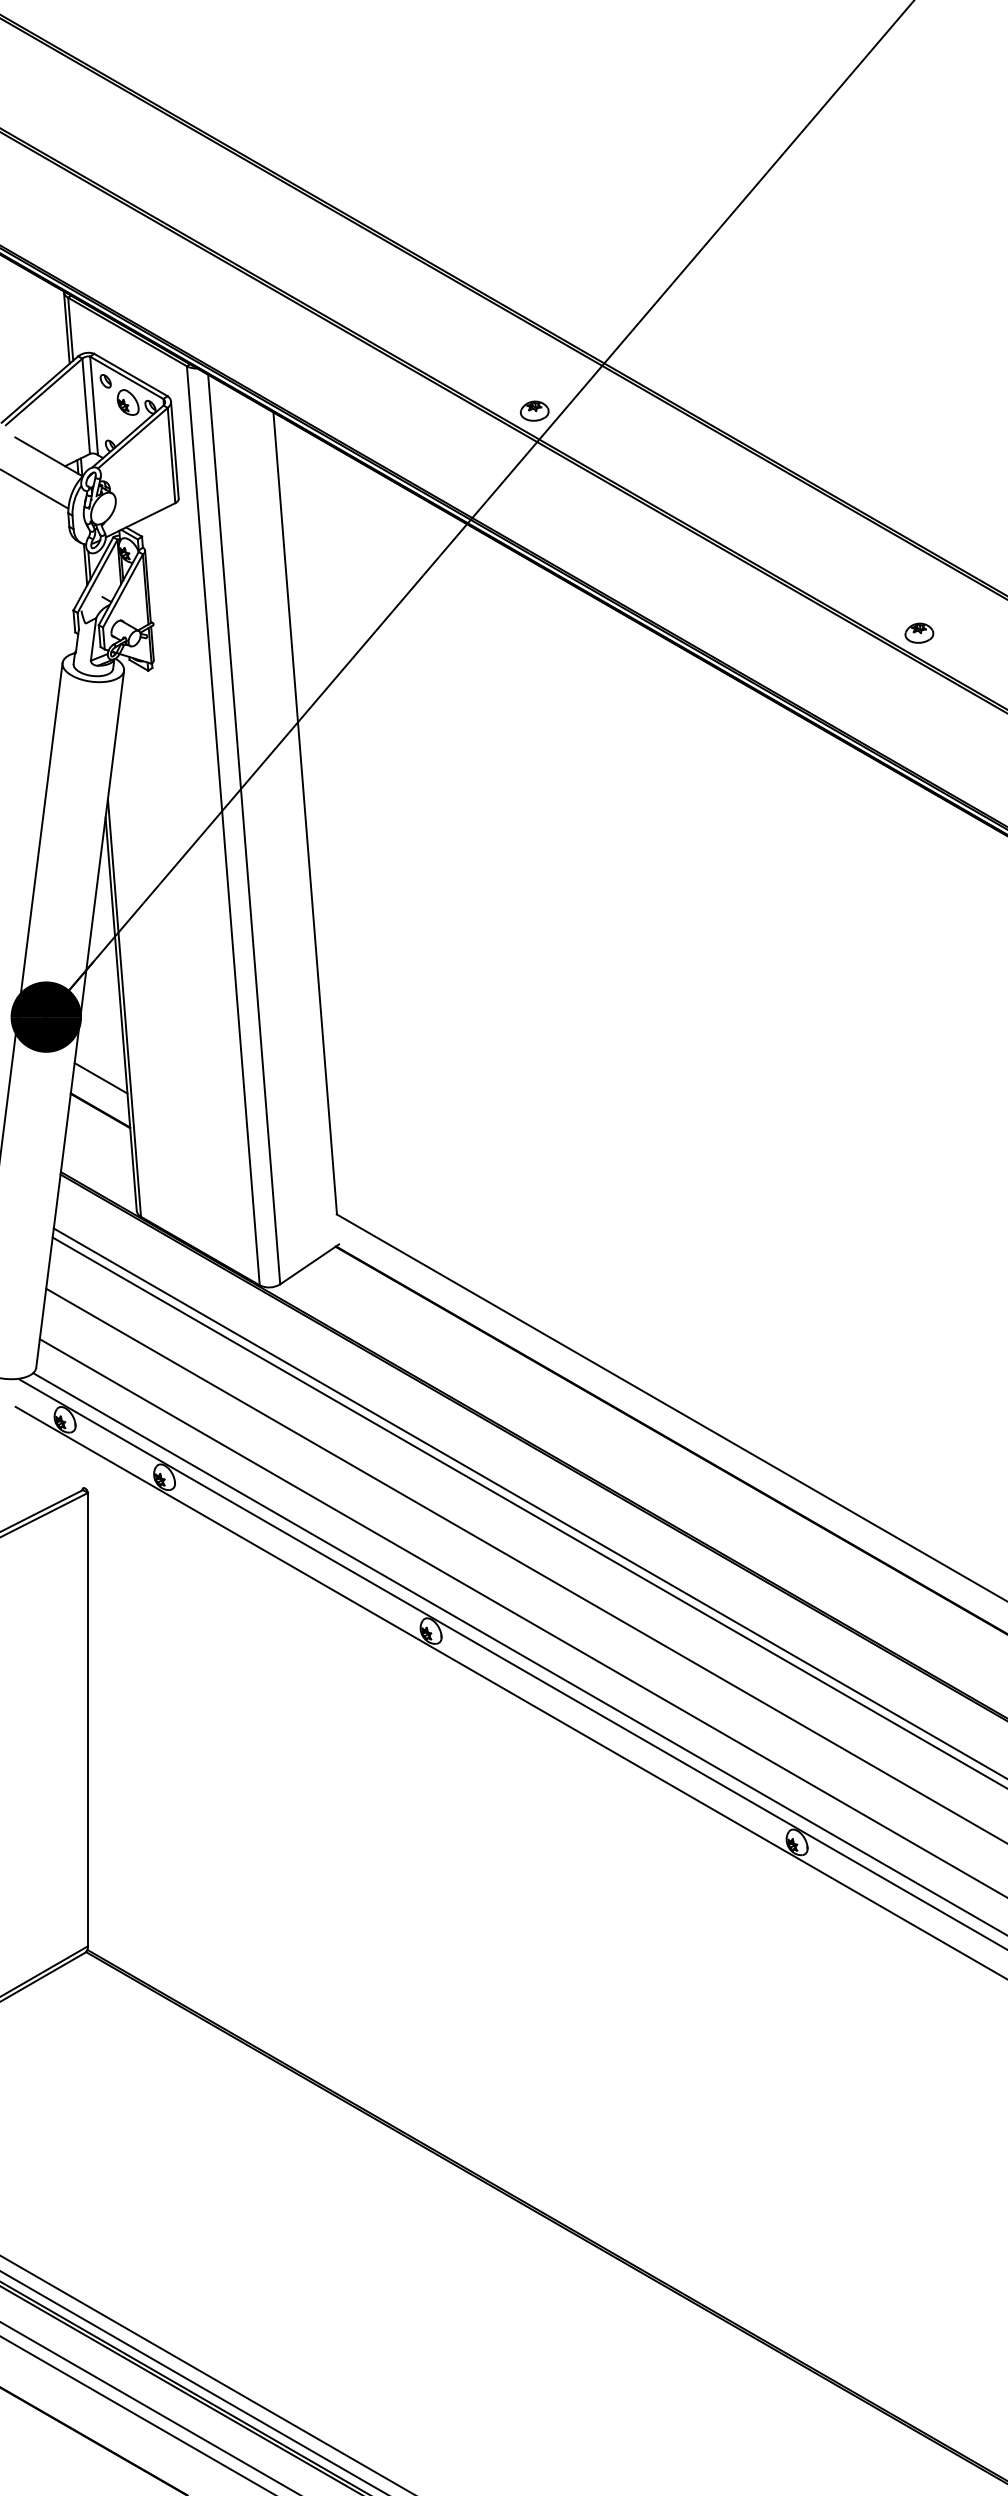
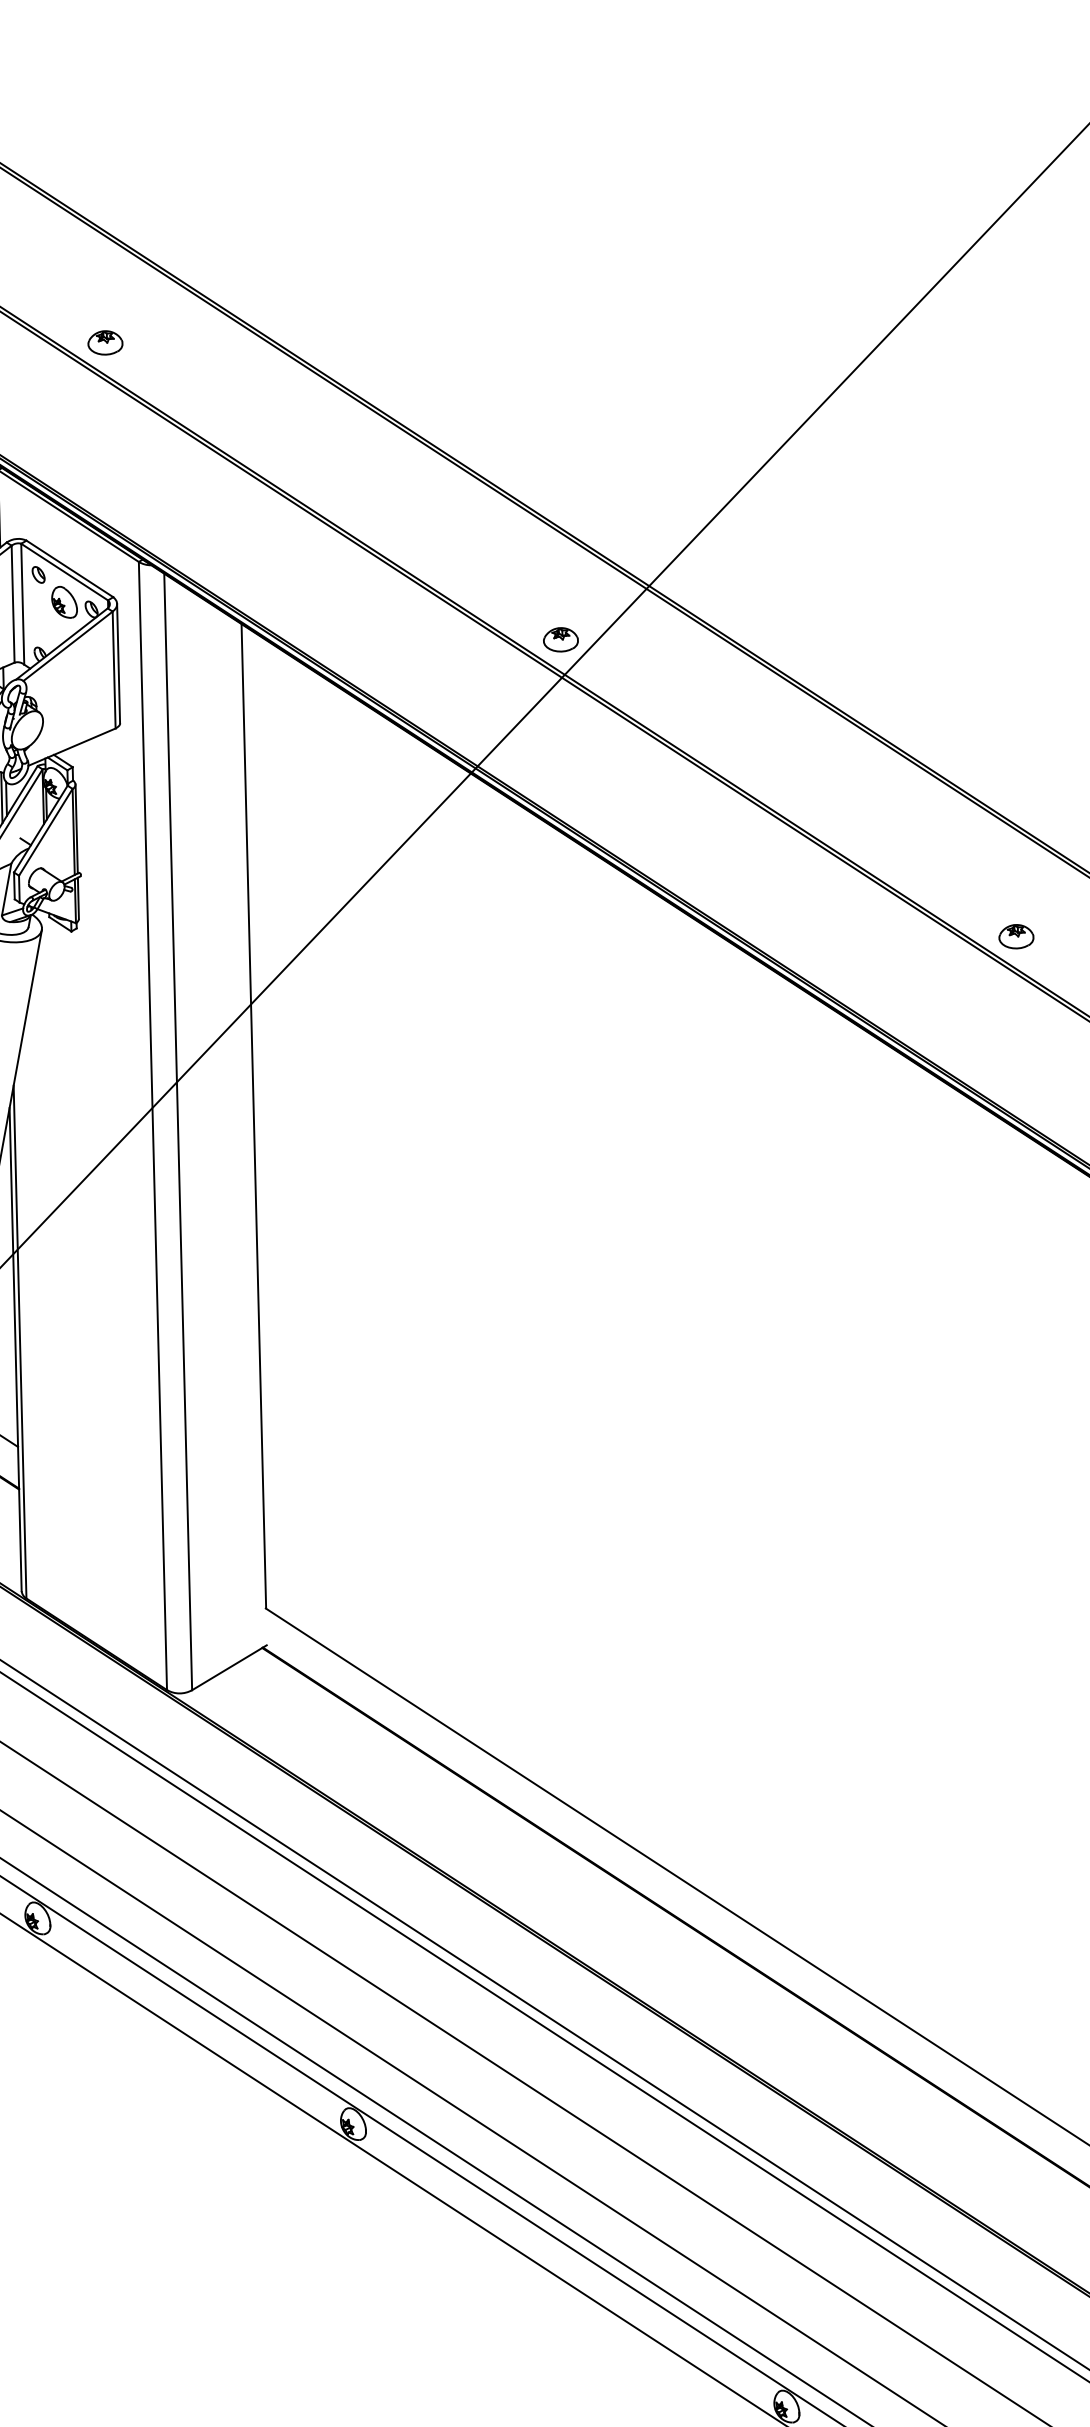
part: (149, 188) -> (104, 342), added

